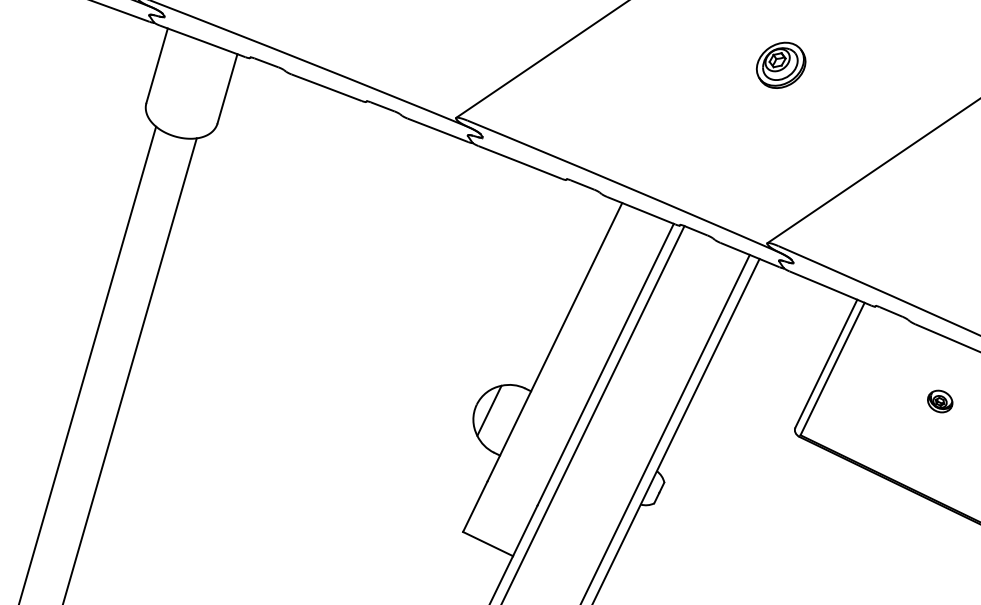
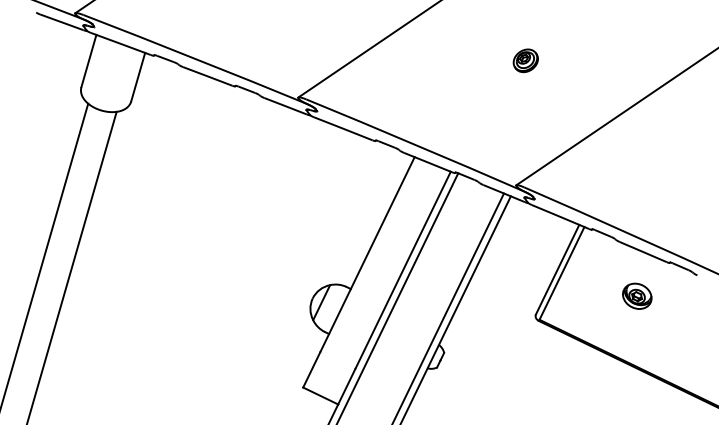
part: (780, 65) -> (525, 60), size x0.71
part: (940, 400) -> (637, 295), size x1.67

